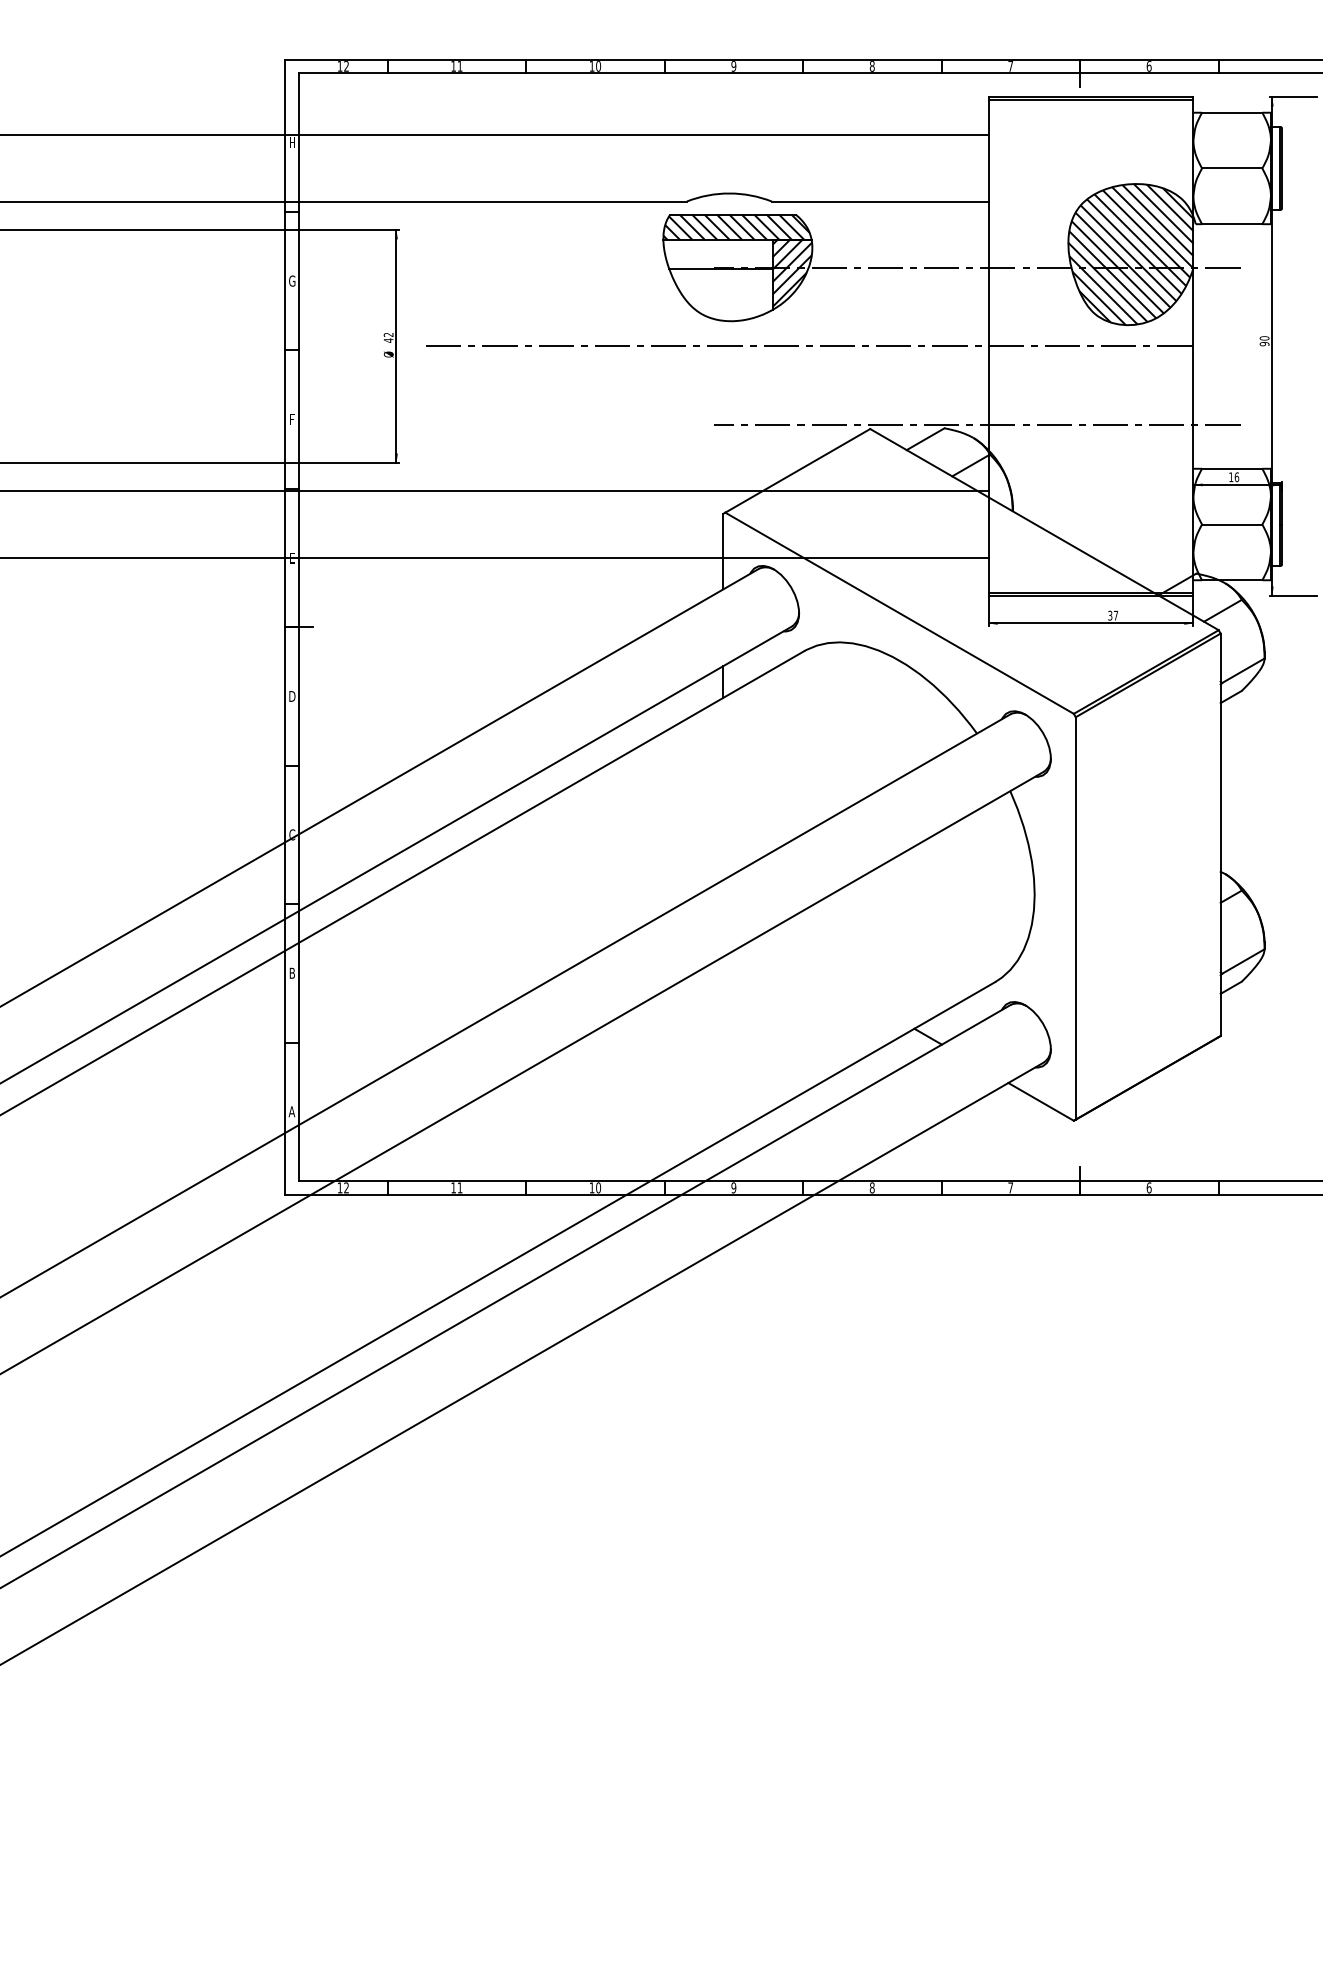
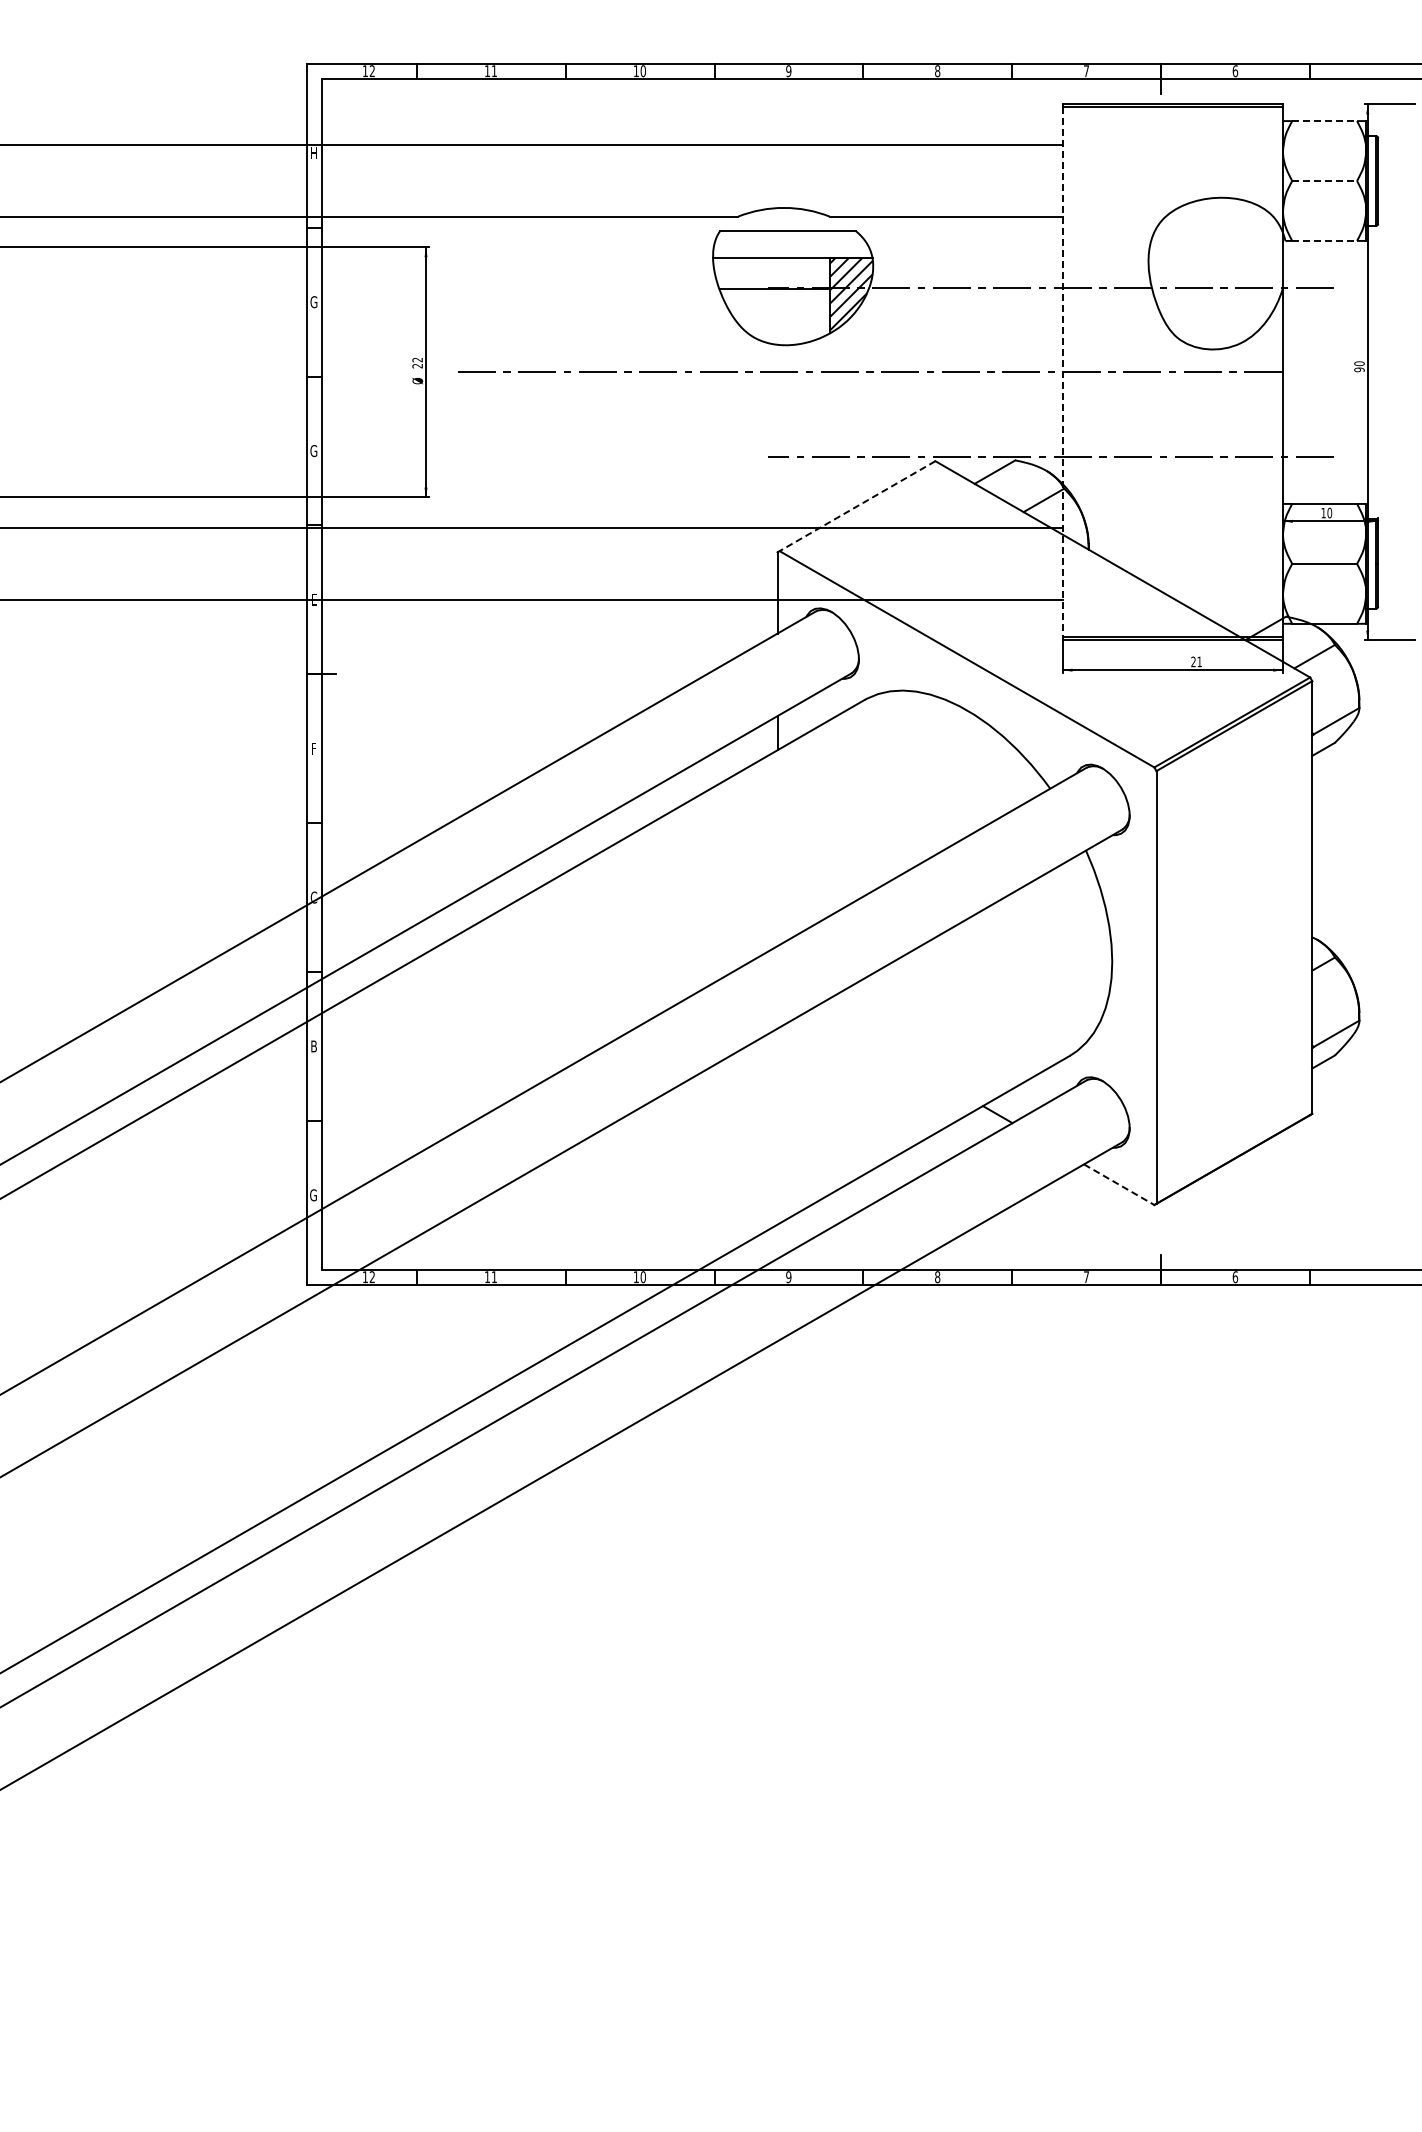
line: (1232, 113) -> (1325, 121), solid -> dashed
line: (1232, 168) -> (1325, 181), solid -> dashed
line: (1232, 223) -> (1325, 240), solid -> dashed
hatch: (736, 227) -> (791, 244), removed
hatch: (1130, 254) -> (1215, 273), removed
text: (388, 340) -> (417, 365), 42 -> 22
line: (988, 346) -> (1062, 372), solid -> dashed
text: (291, 420) -> (313, 451), F -> G
line: (797, 471) -> (857, 506), solid -> dashed
text: (1236, 476) -> (1329, 512), 16 -> 10
text: (1113, 615) -> (1196, 661), 37 -> 21
text: (291, 696) -> (313, 748), D -> F
line: (1041, 1101) -> (1119, 1184), solid -> dashed
text: (291, 1111) -> (313, 1195), A -> G

